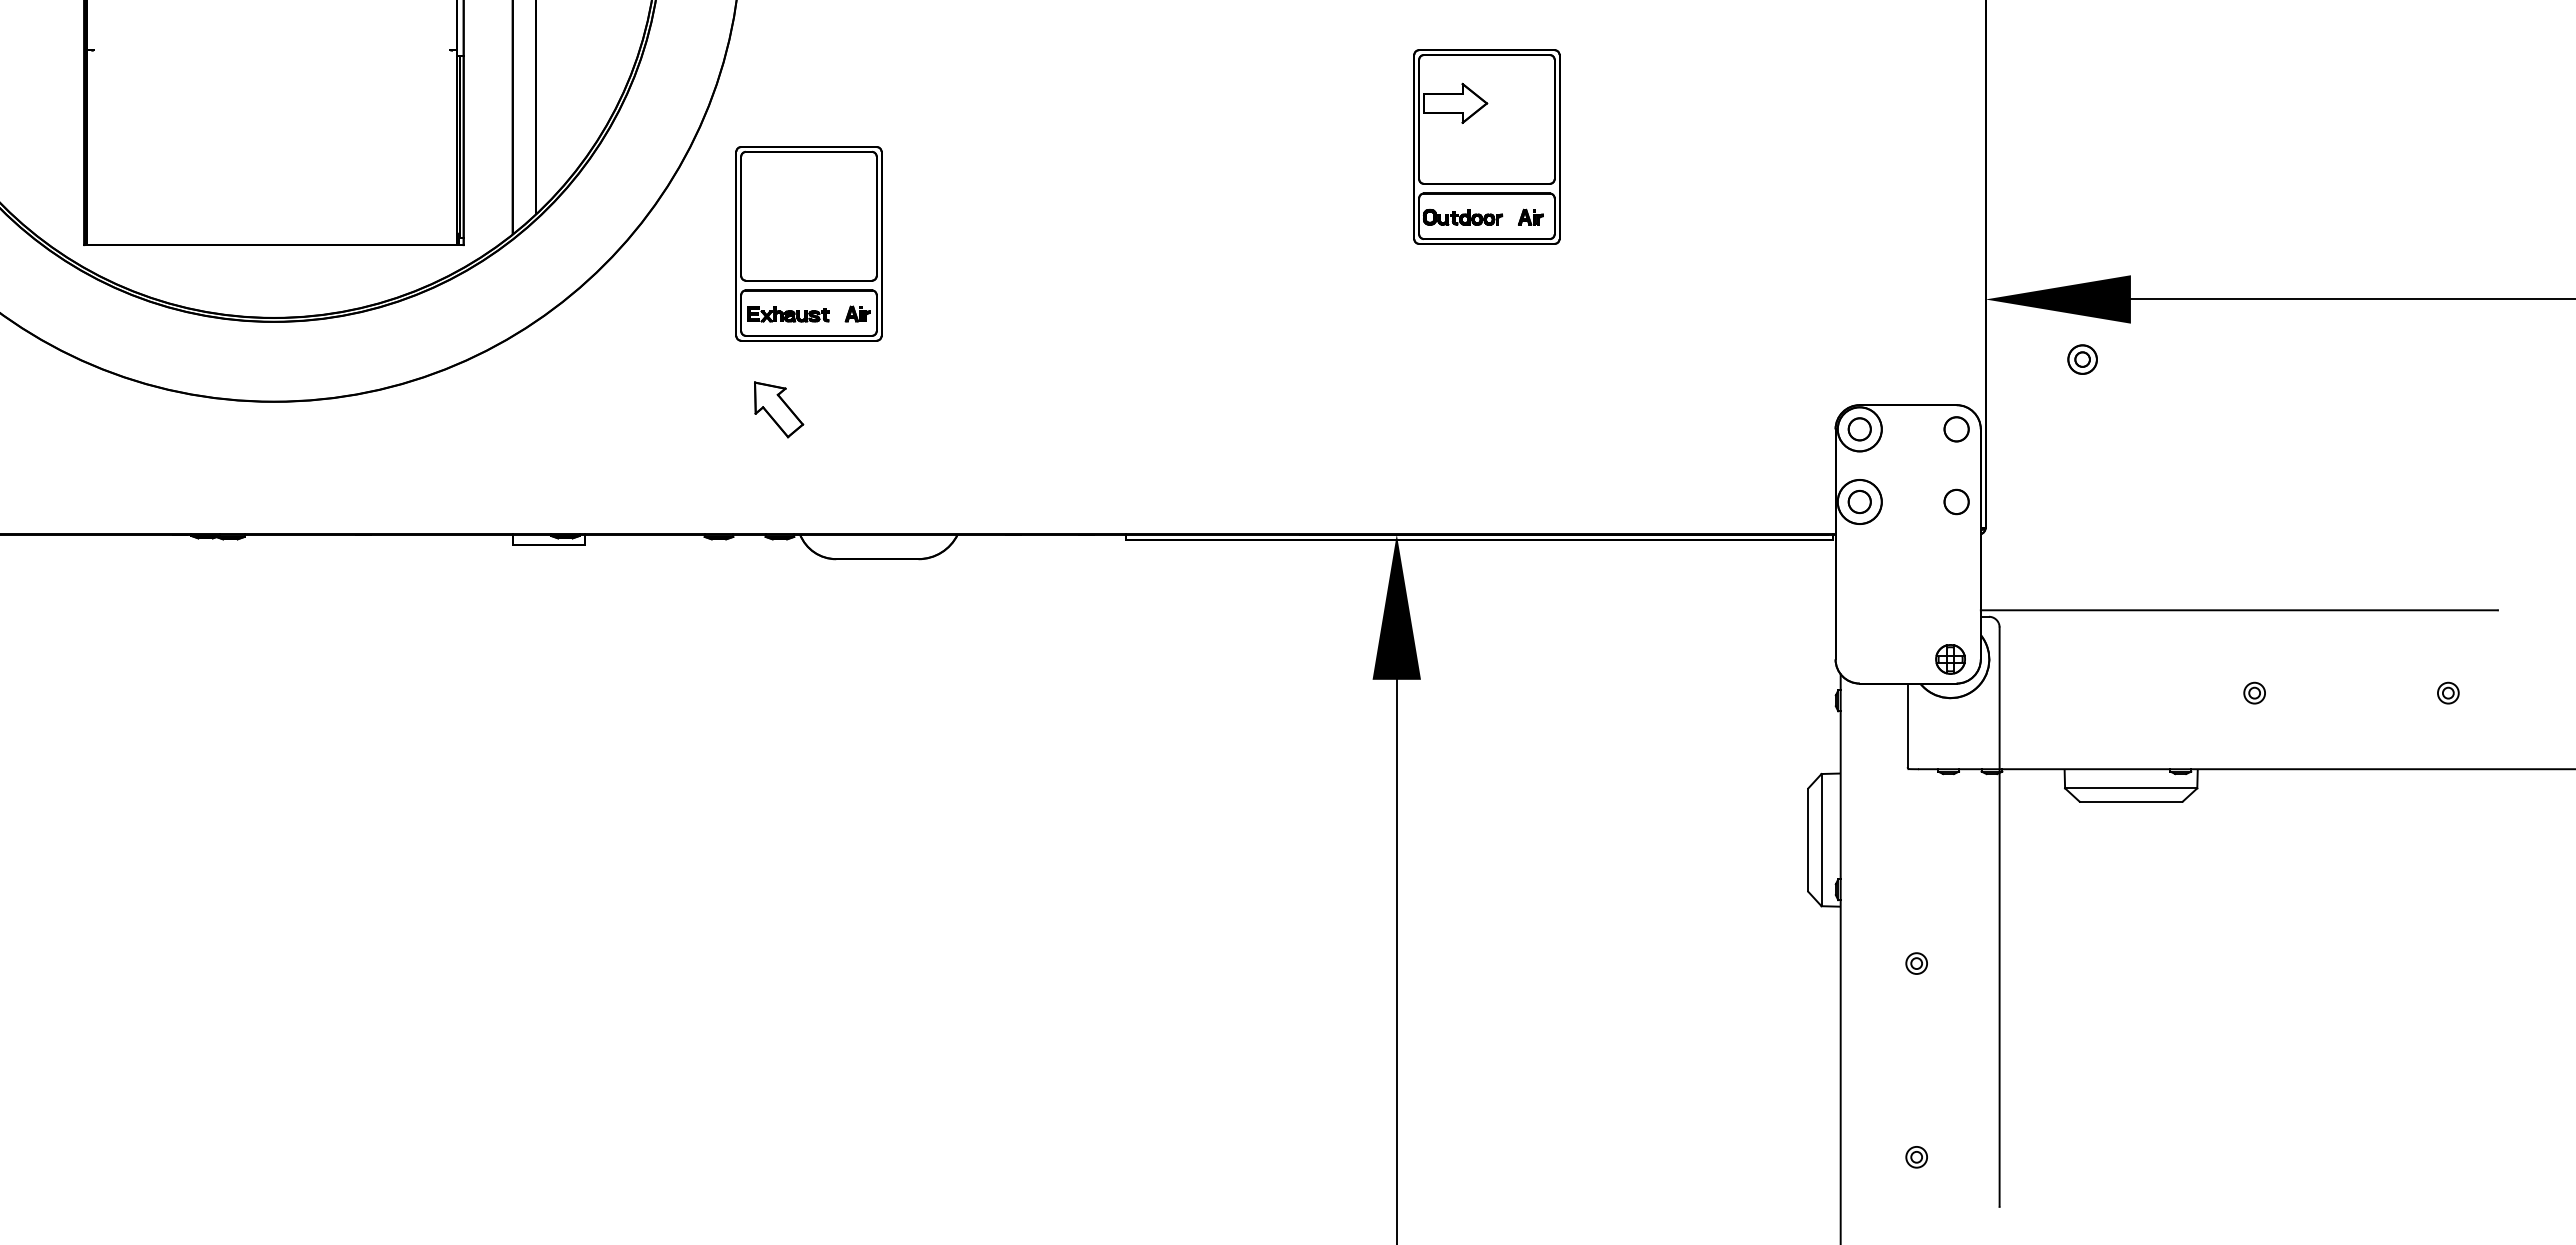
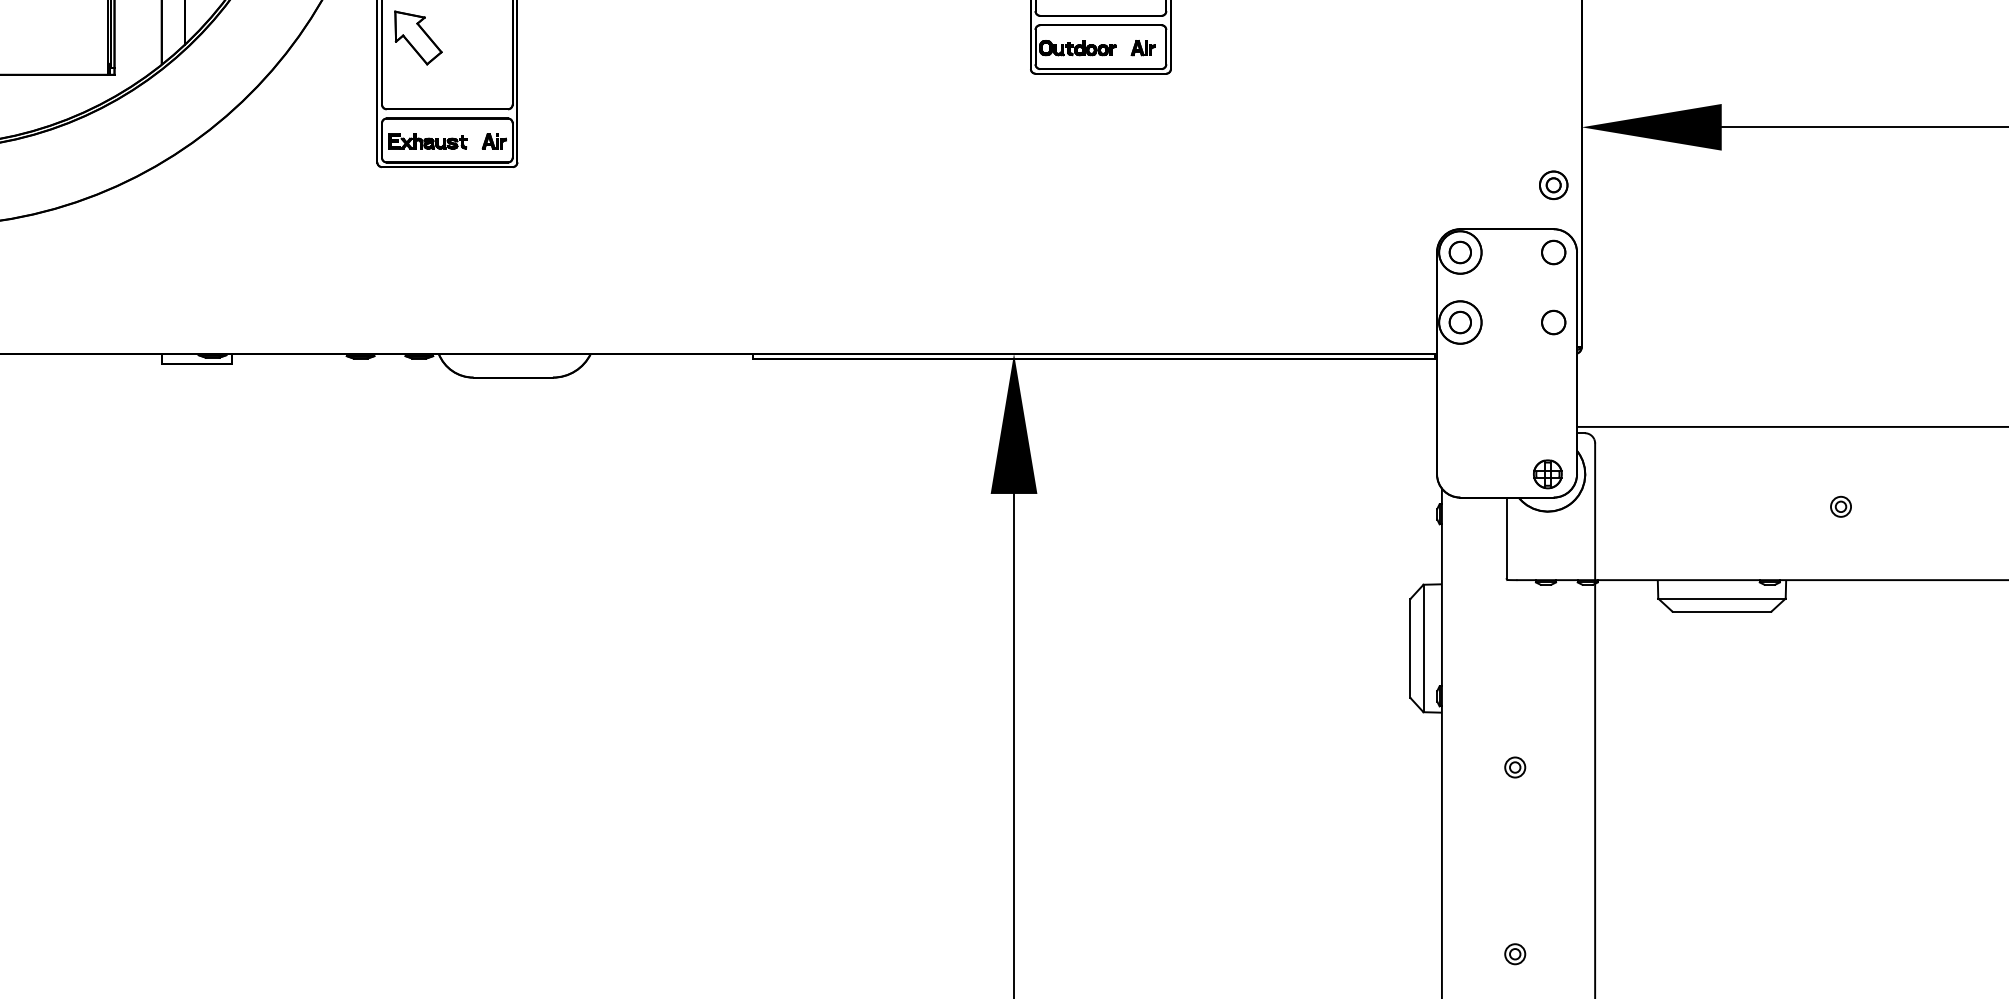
part: (2082, 359) -> (1553, 185), moved
part: (779, 409) -> (418, 37), moved

